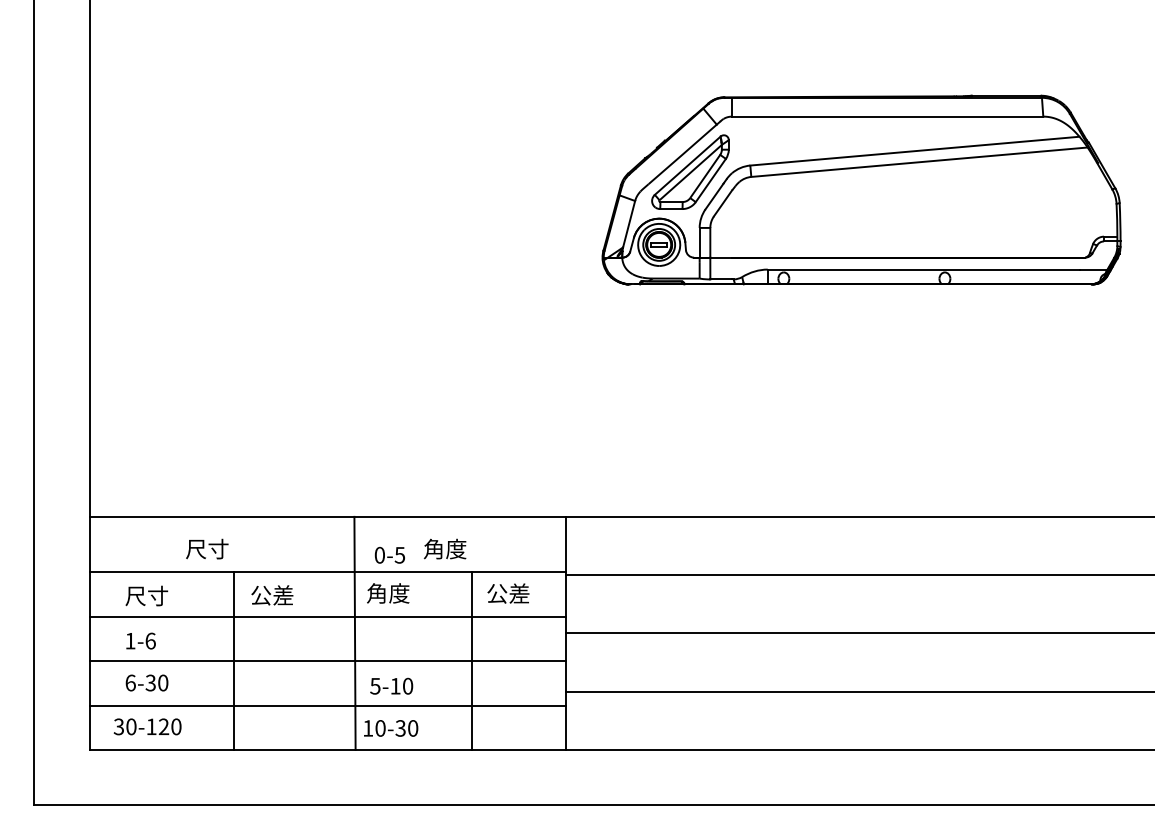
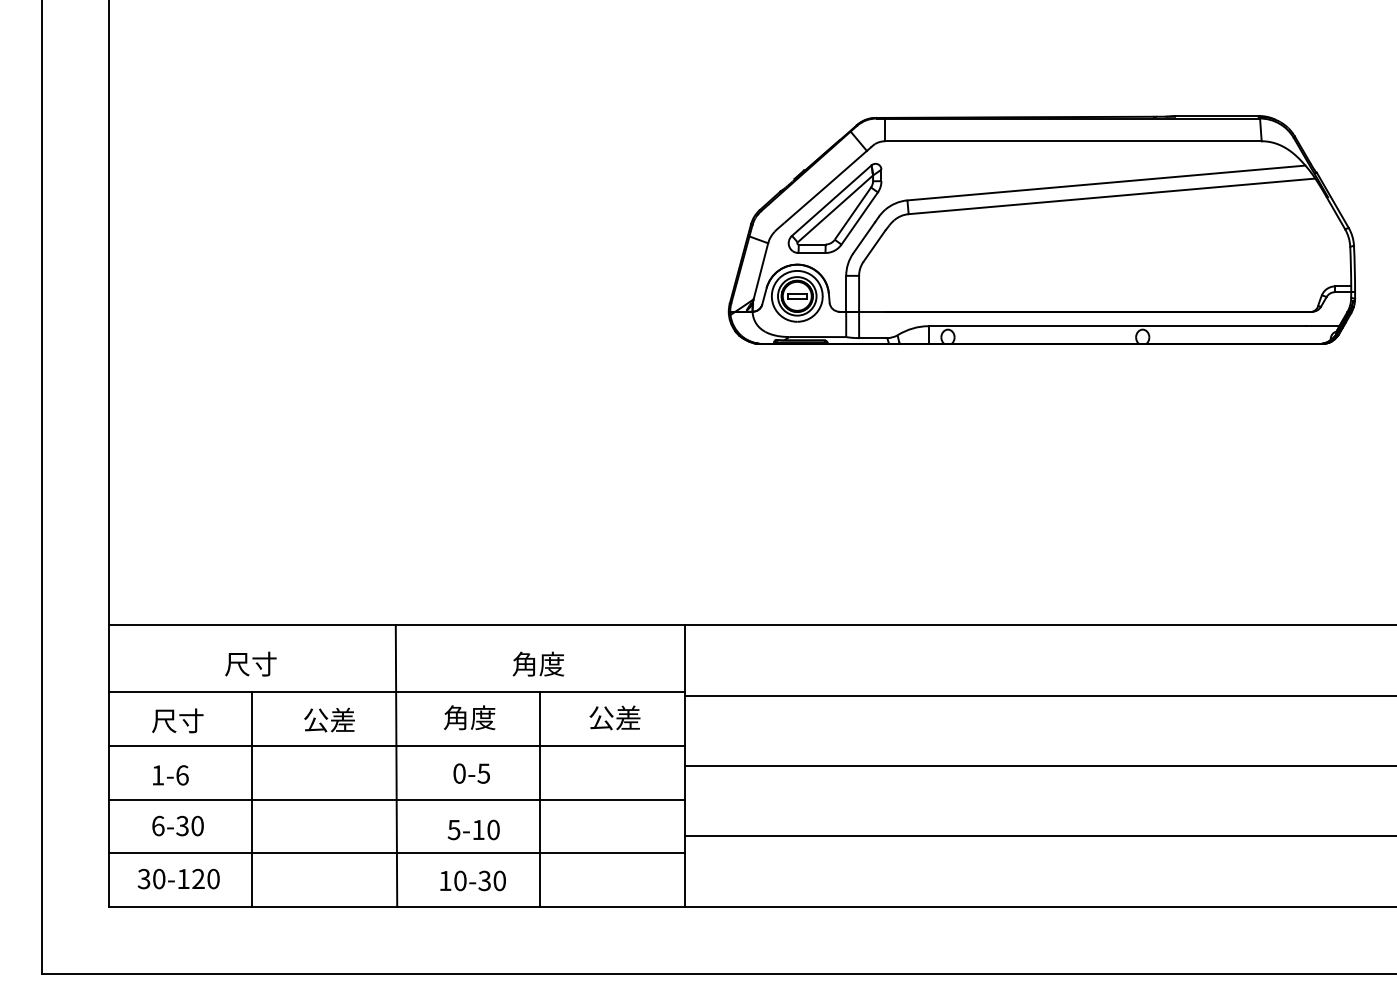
text: (389, 555) -> (471, 773), moved
line: (355, 632) -> (396, 765), moved
line: (234, 661) -> (252, 799), moved
line: (472, 661) -> (540, 799), moved

